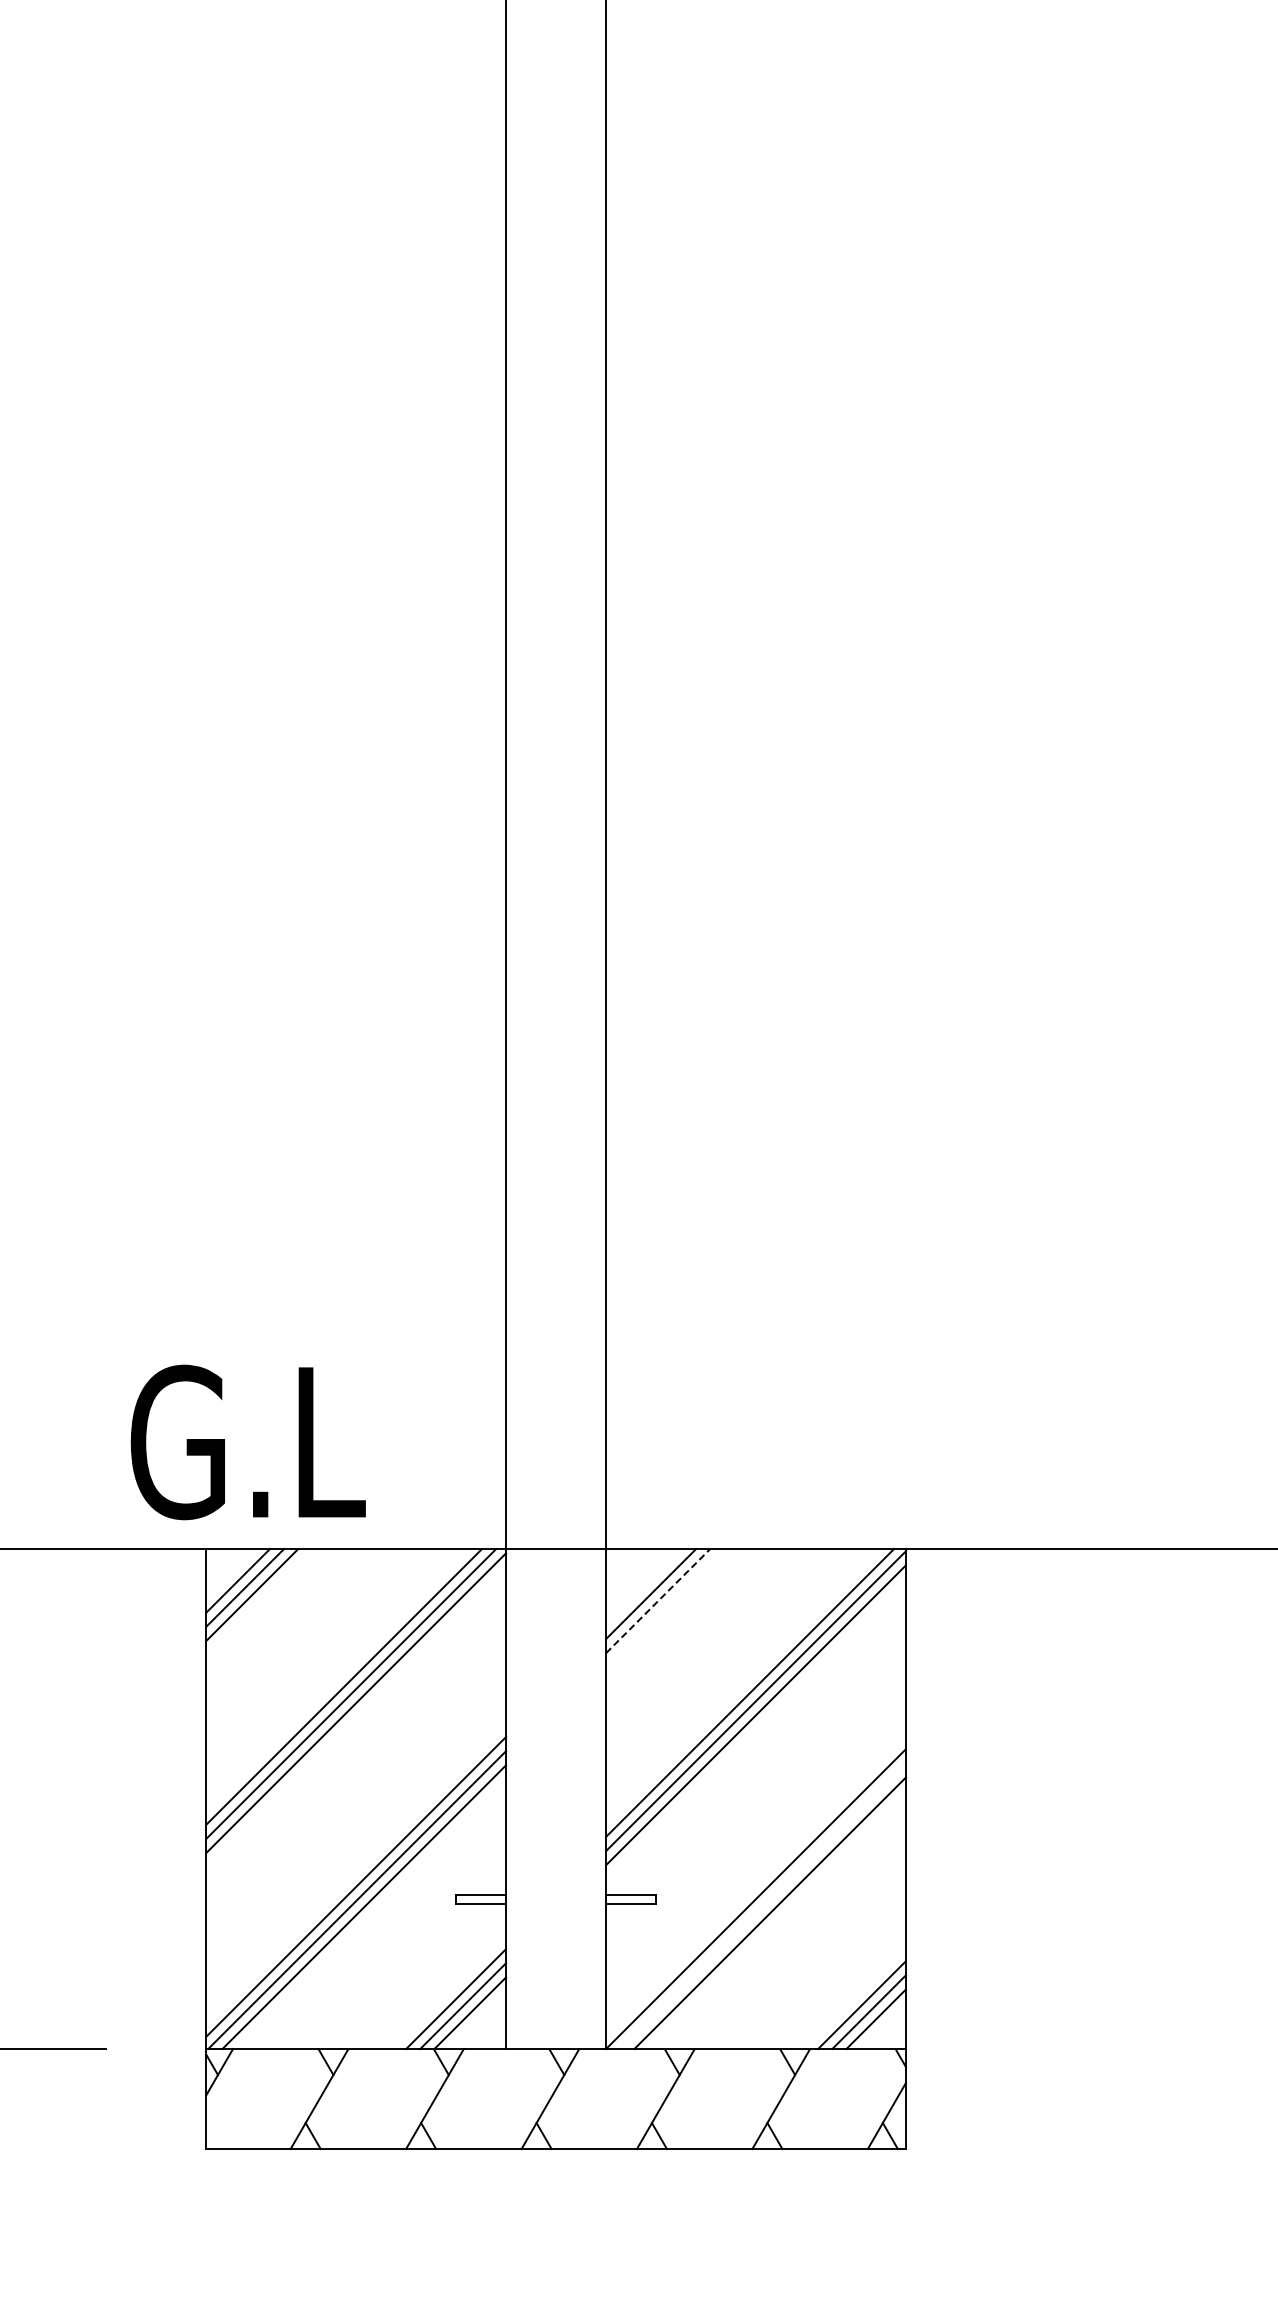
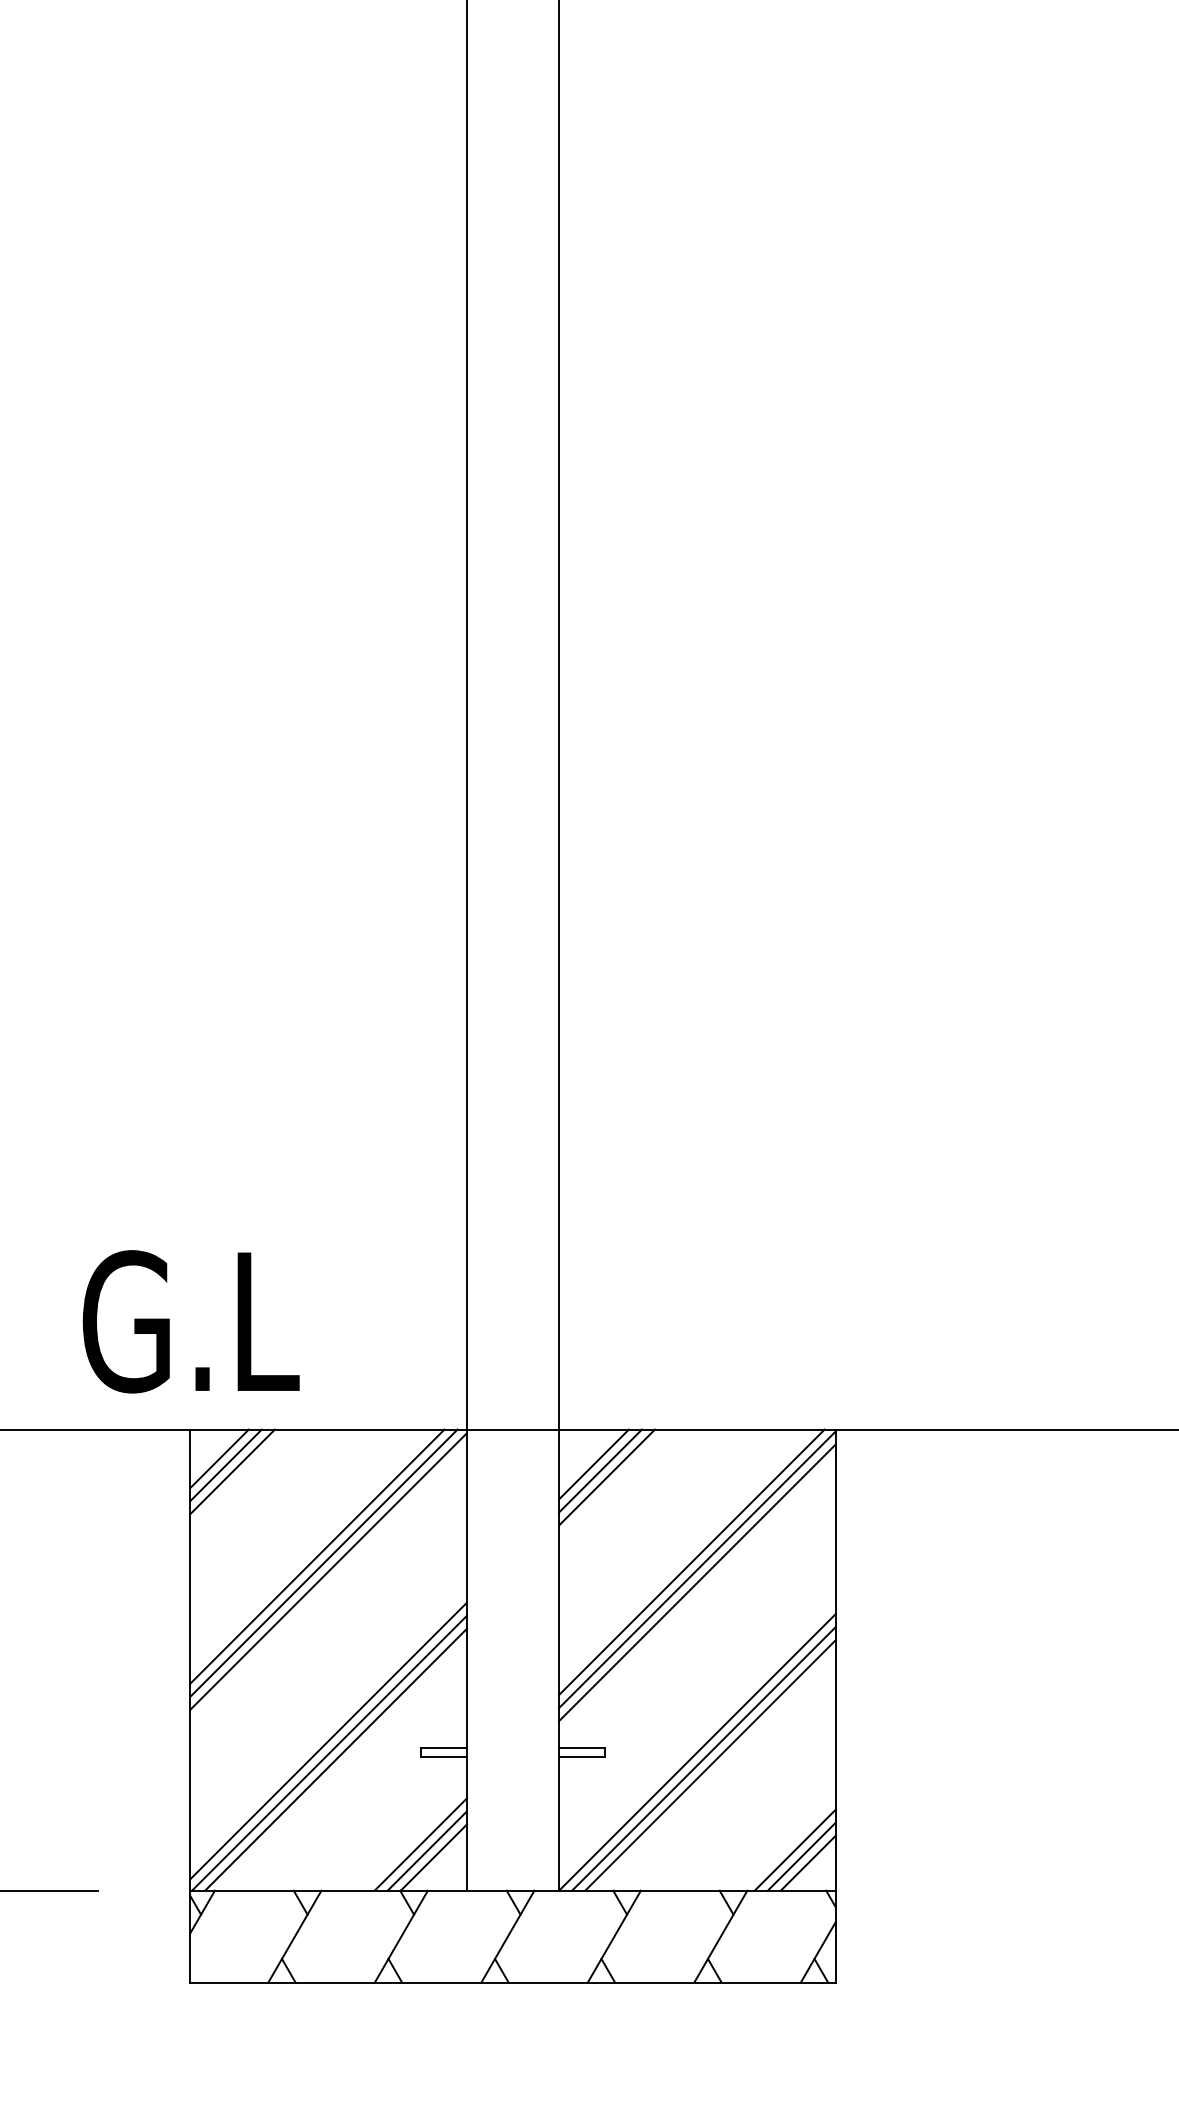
text: (247, 1442) -> (190, 1321), moved
line: (643, 1586) -> (593, 1463), added
line: (658, 1601) -> (607, 1477), dashed -> solid
line: (762, 1906) -> (703, 1759), added

